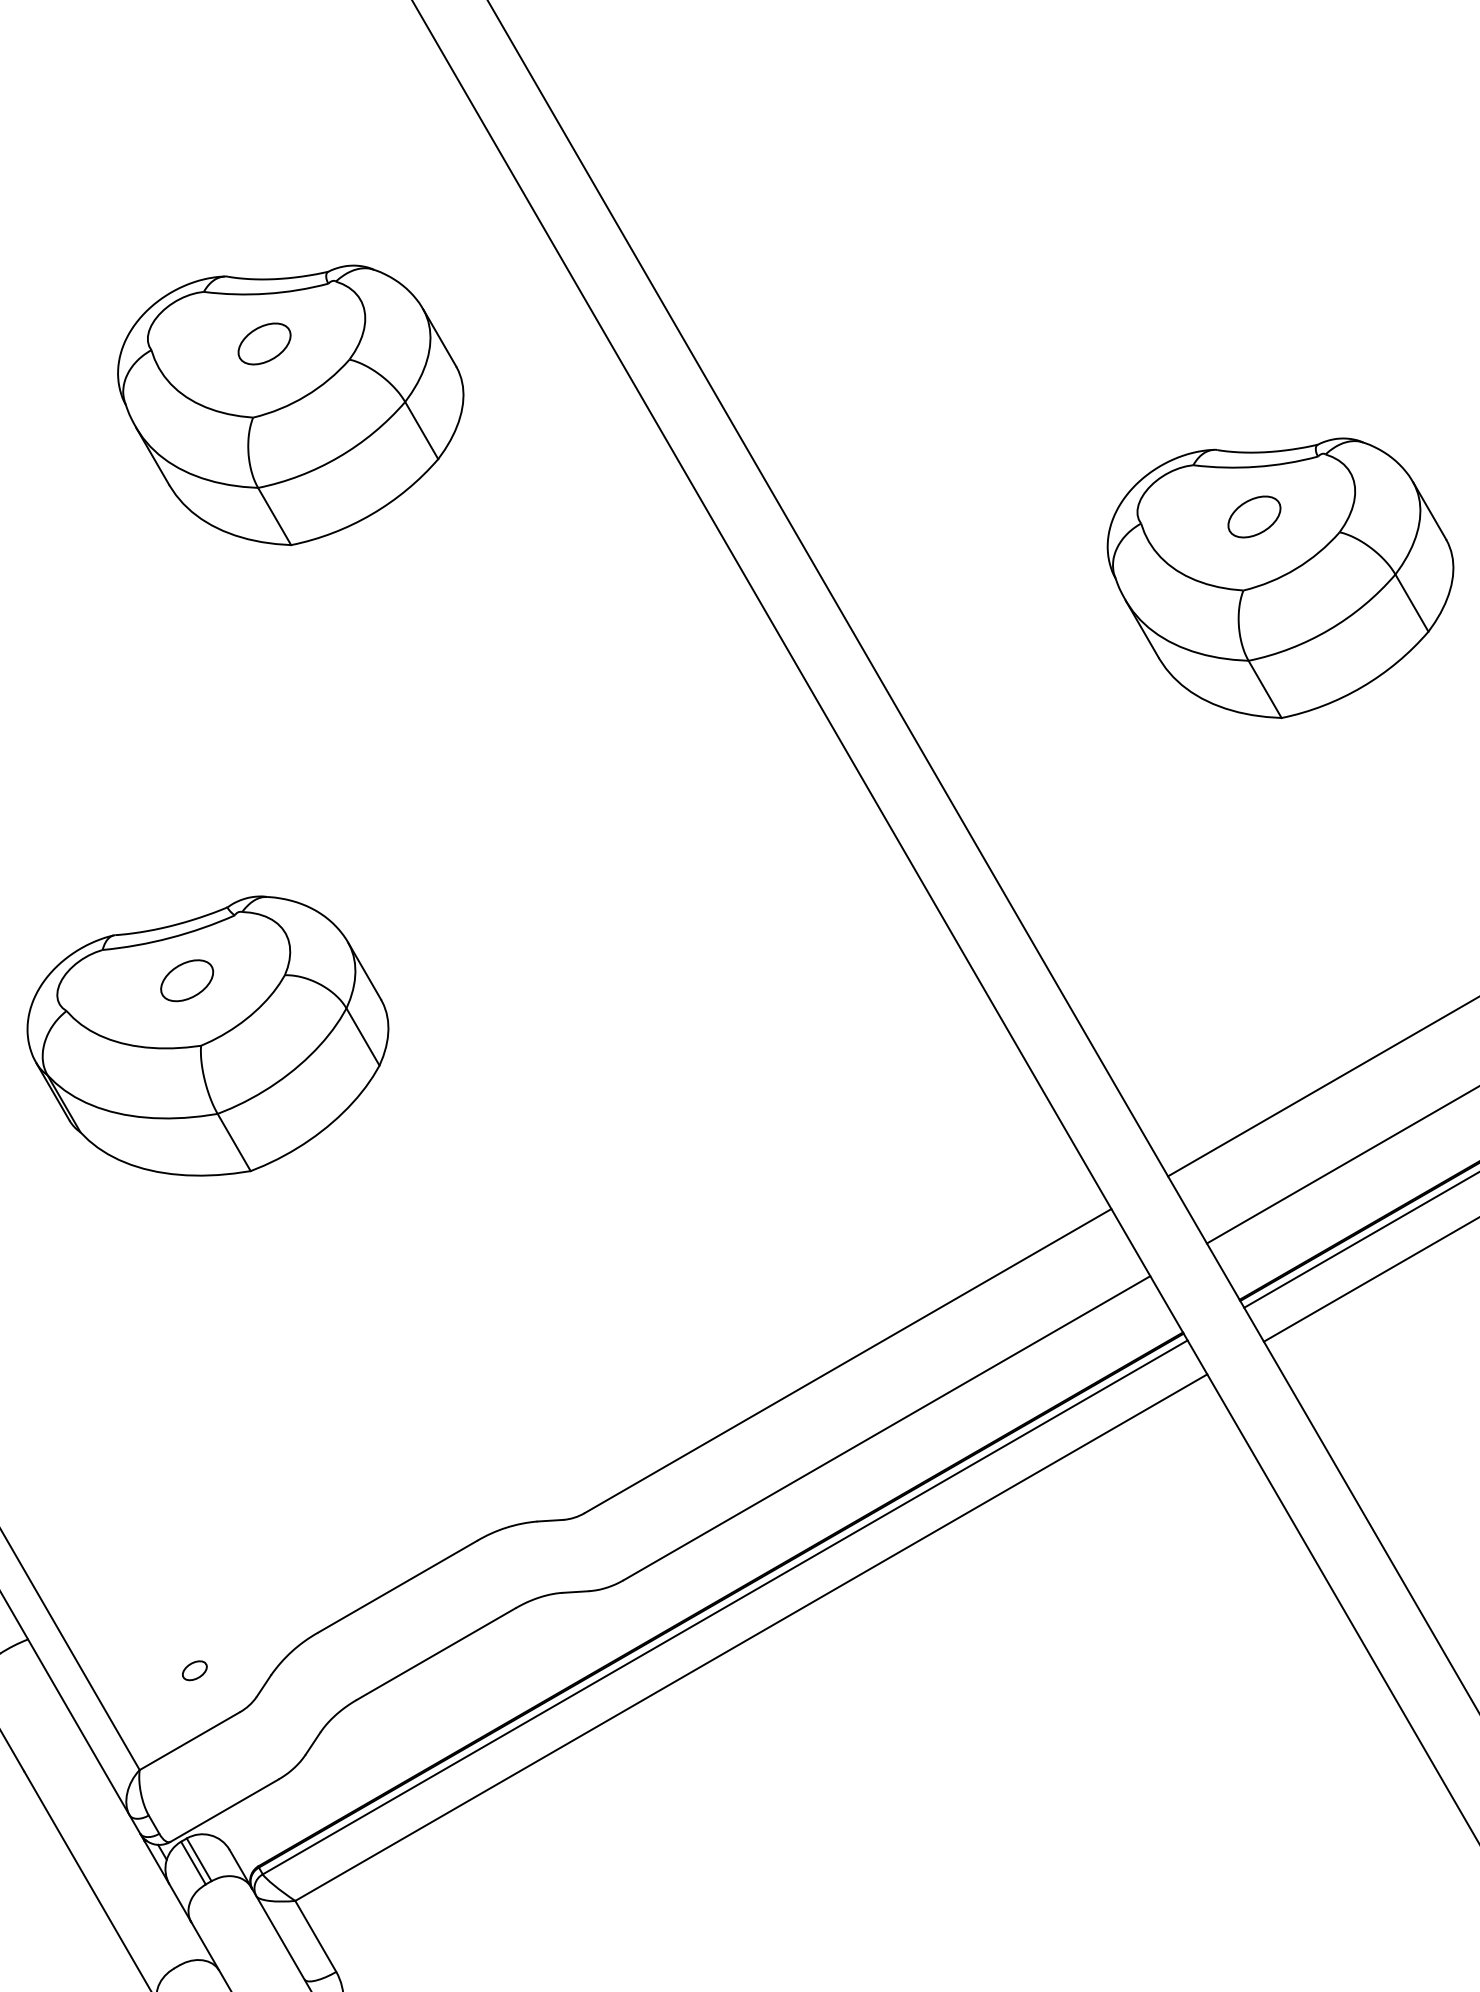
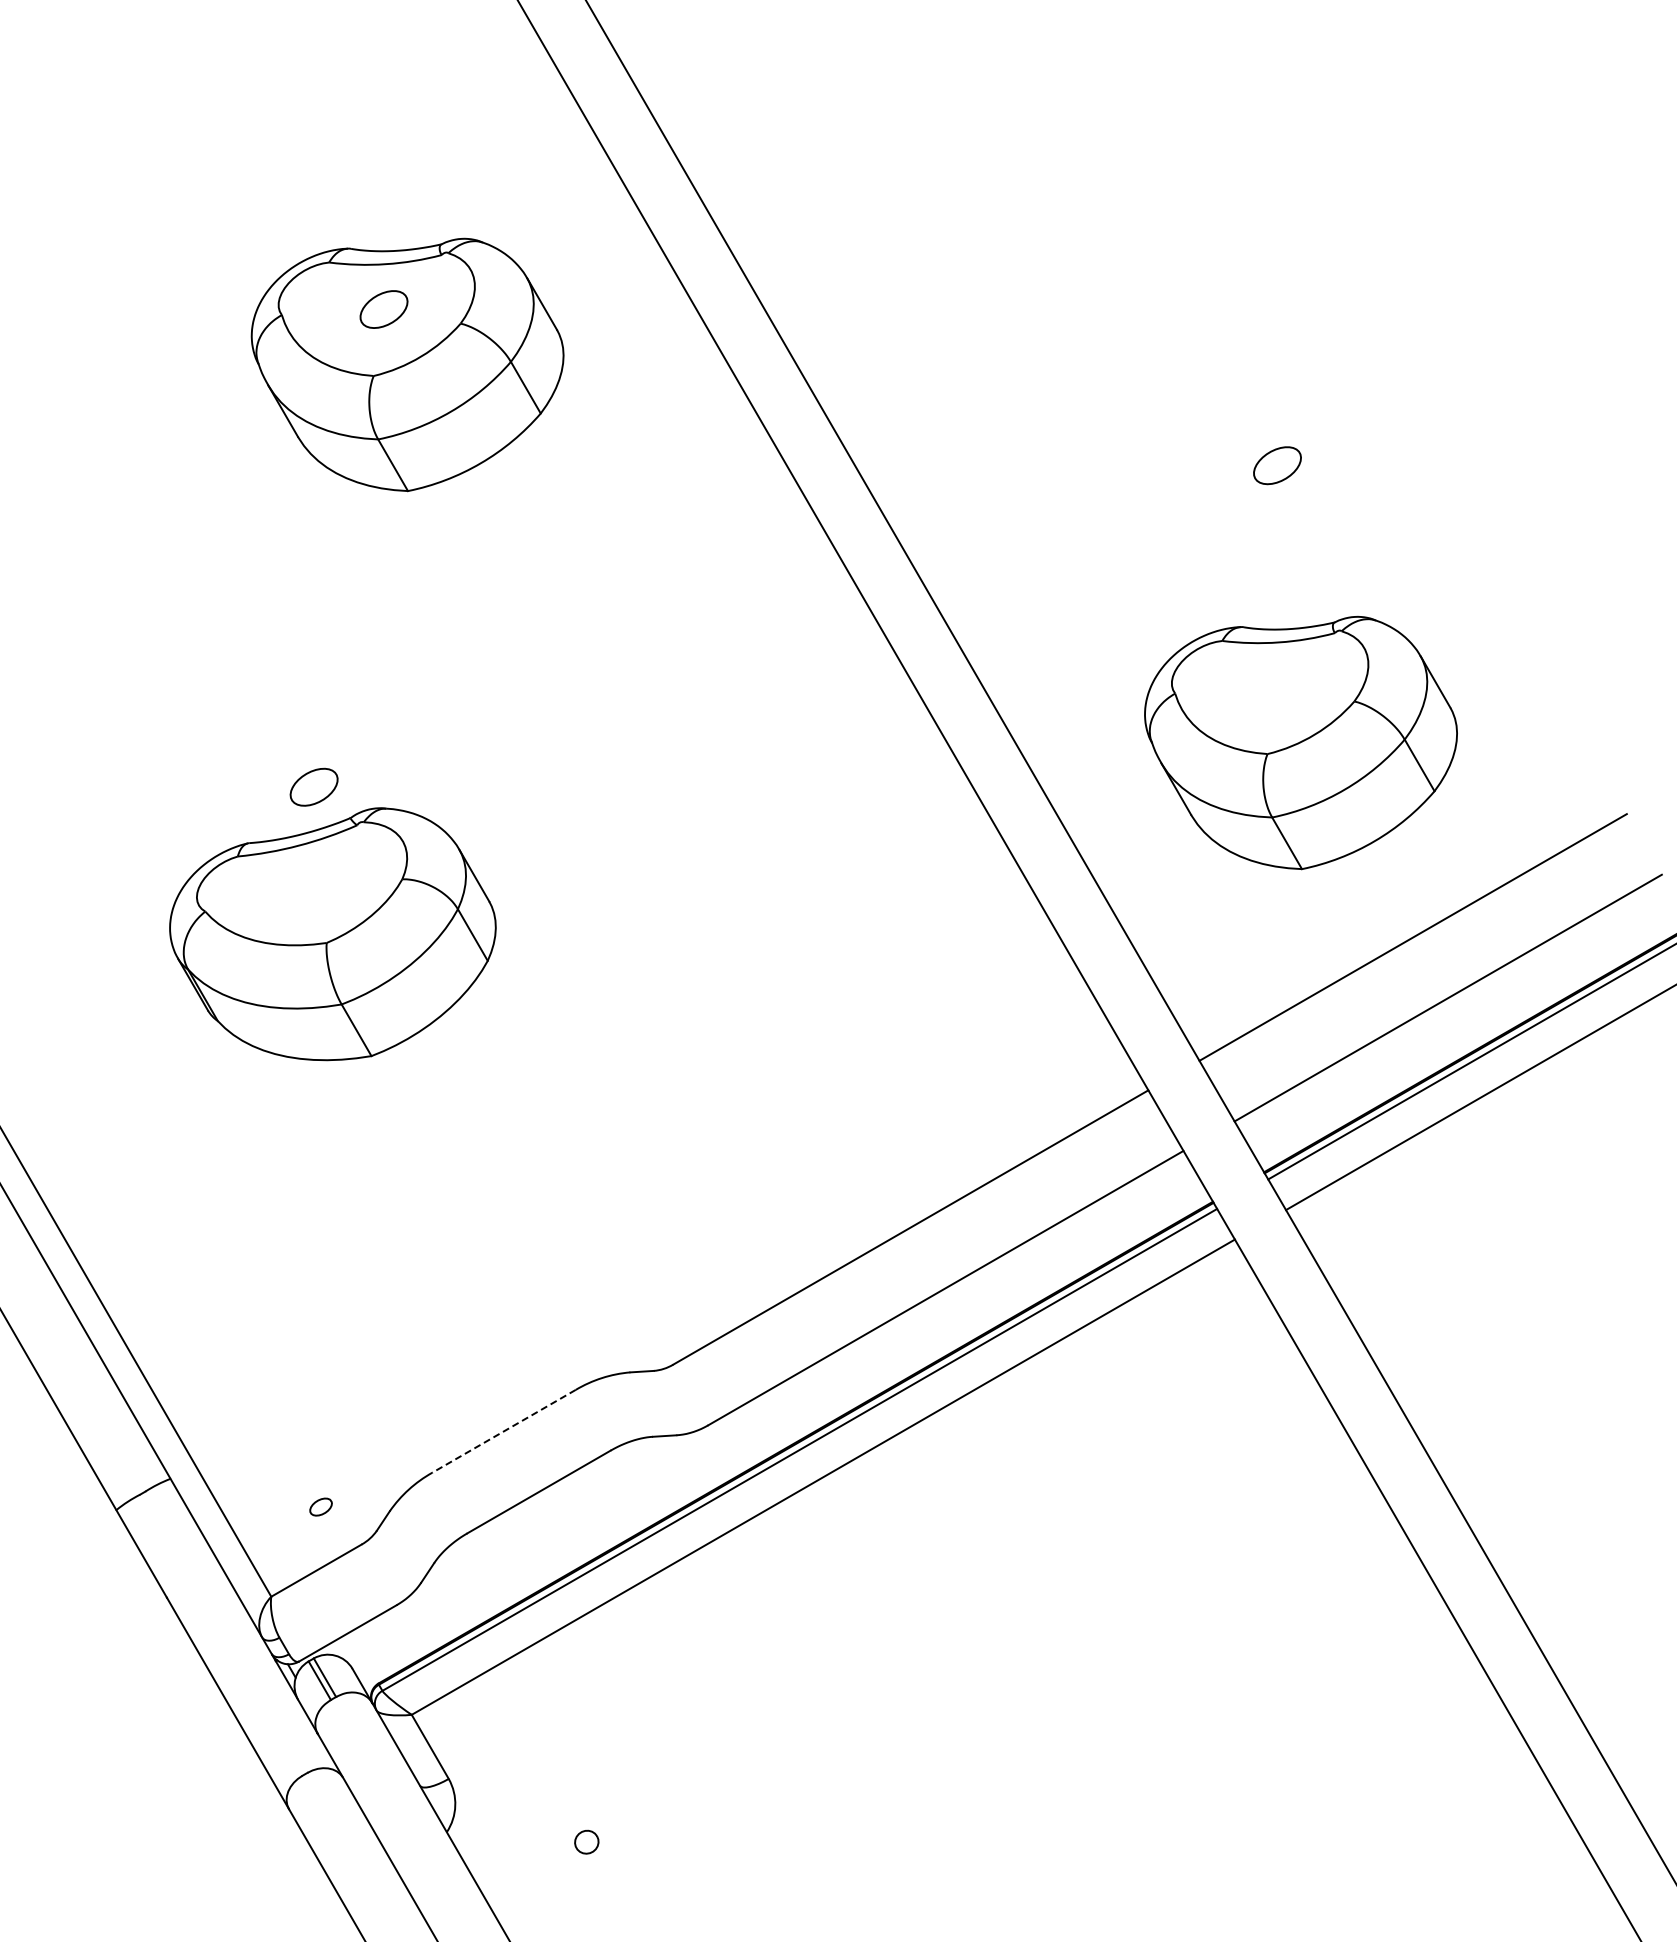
part: (1279, 577) -> (1300, 742), moved
part: (186, 979) -> (313, 786), moved
line: (398, 1587) -> (504, 1431), solid -> dashed

